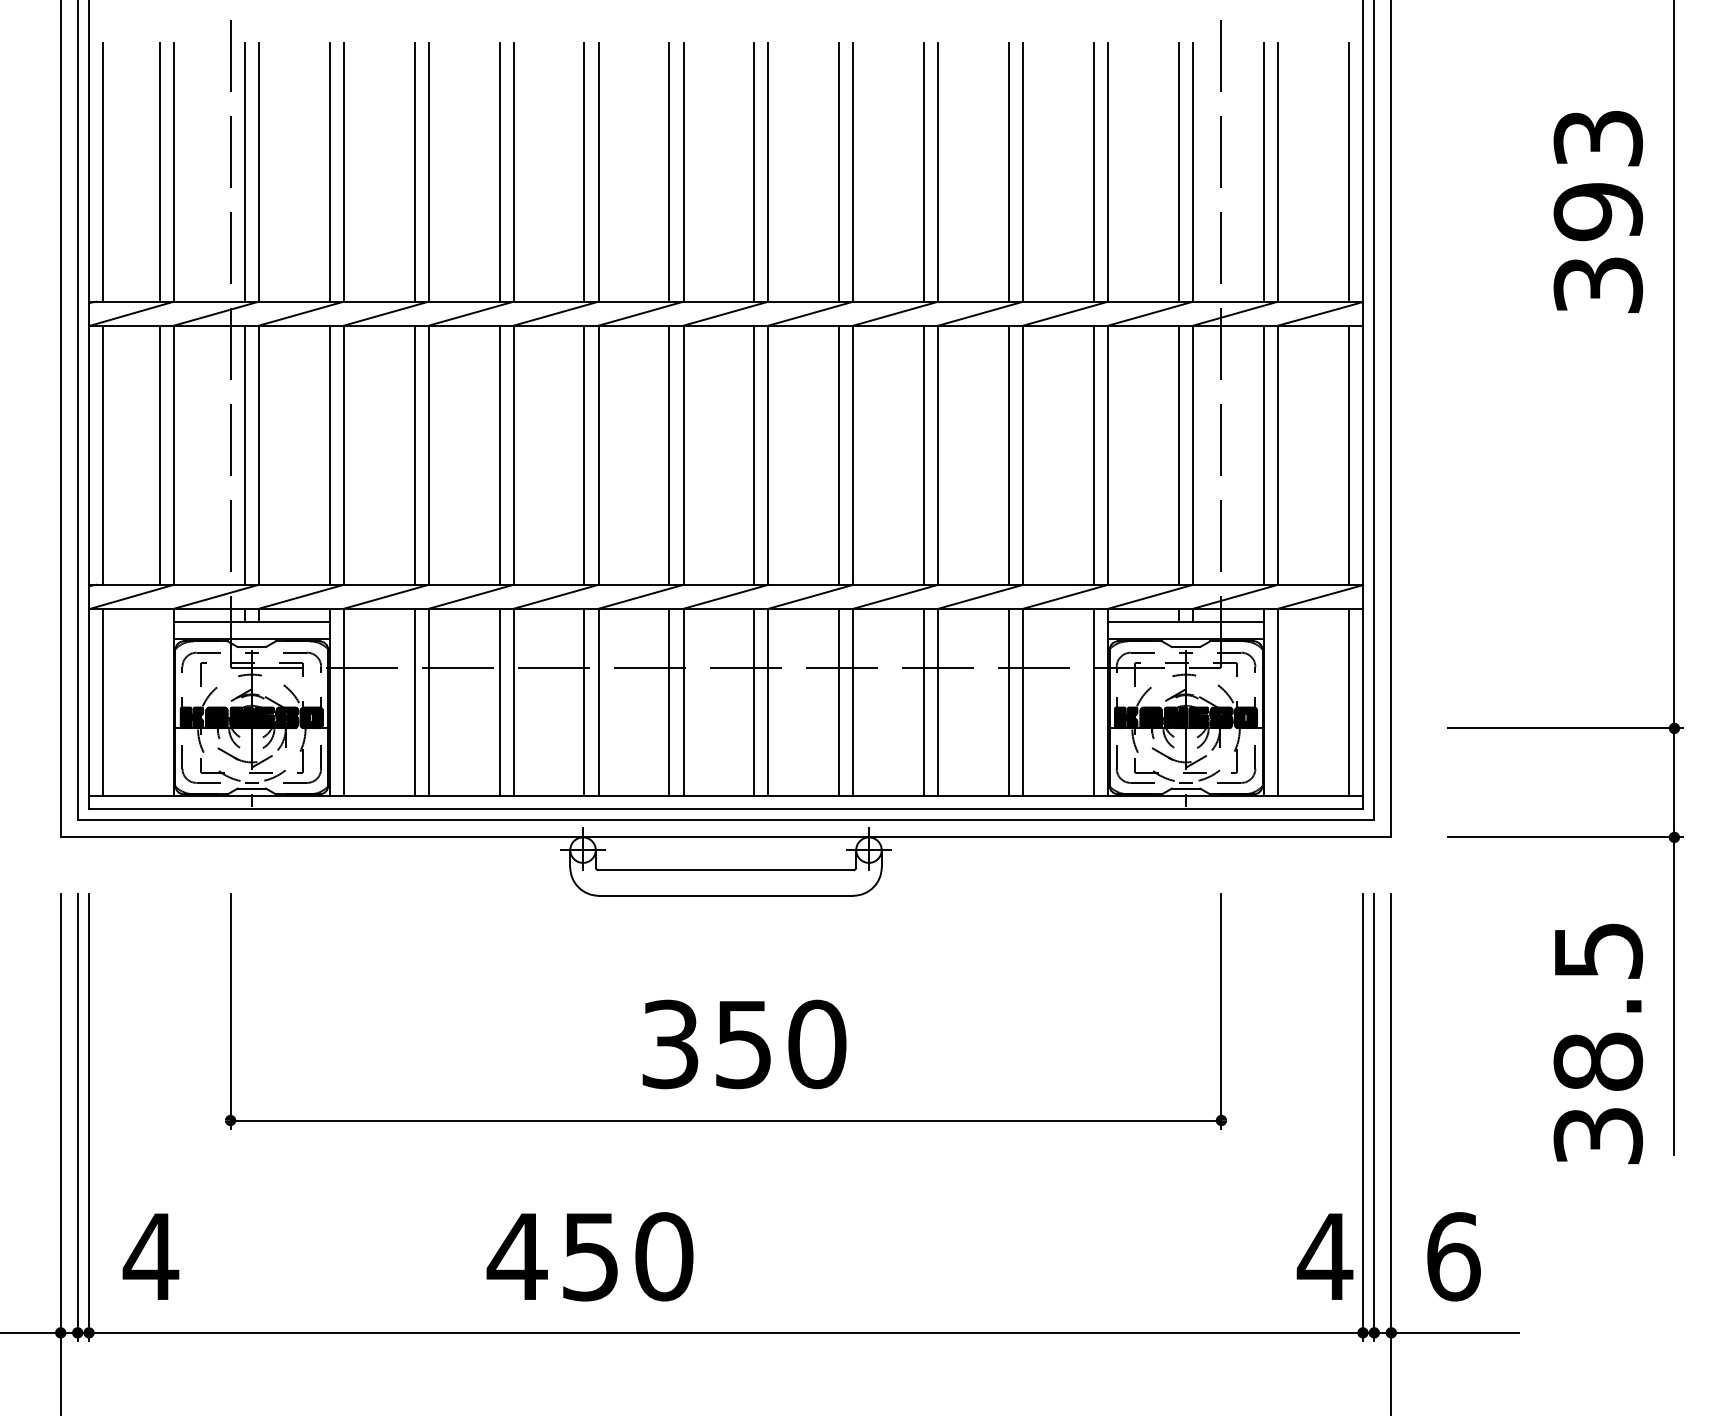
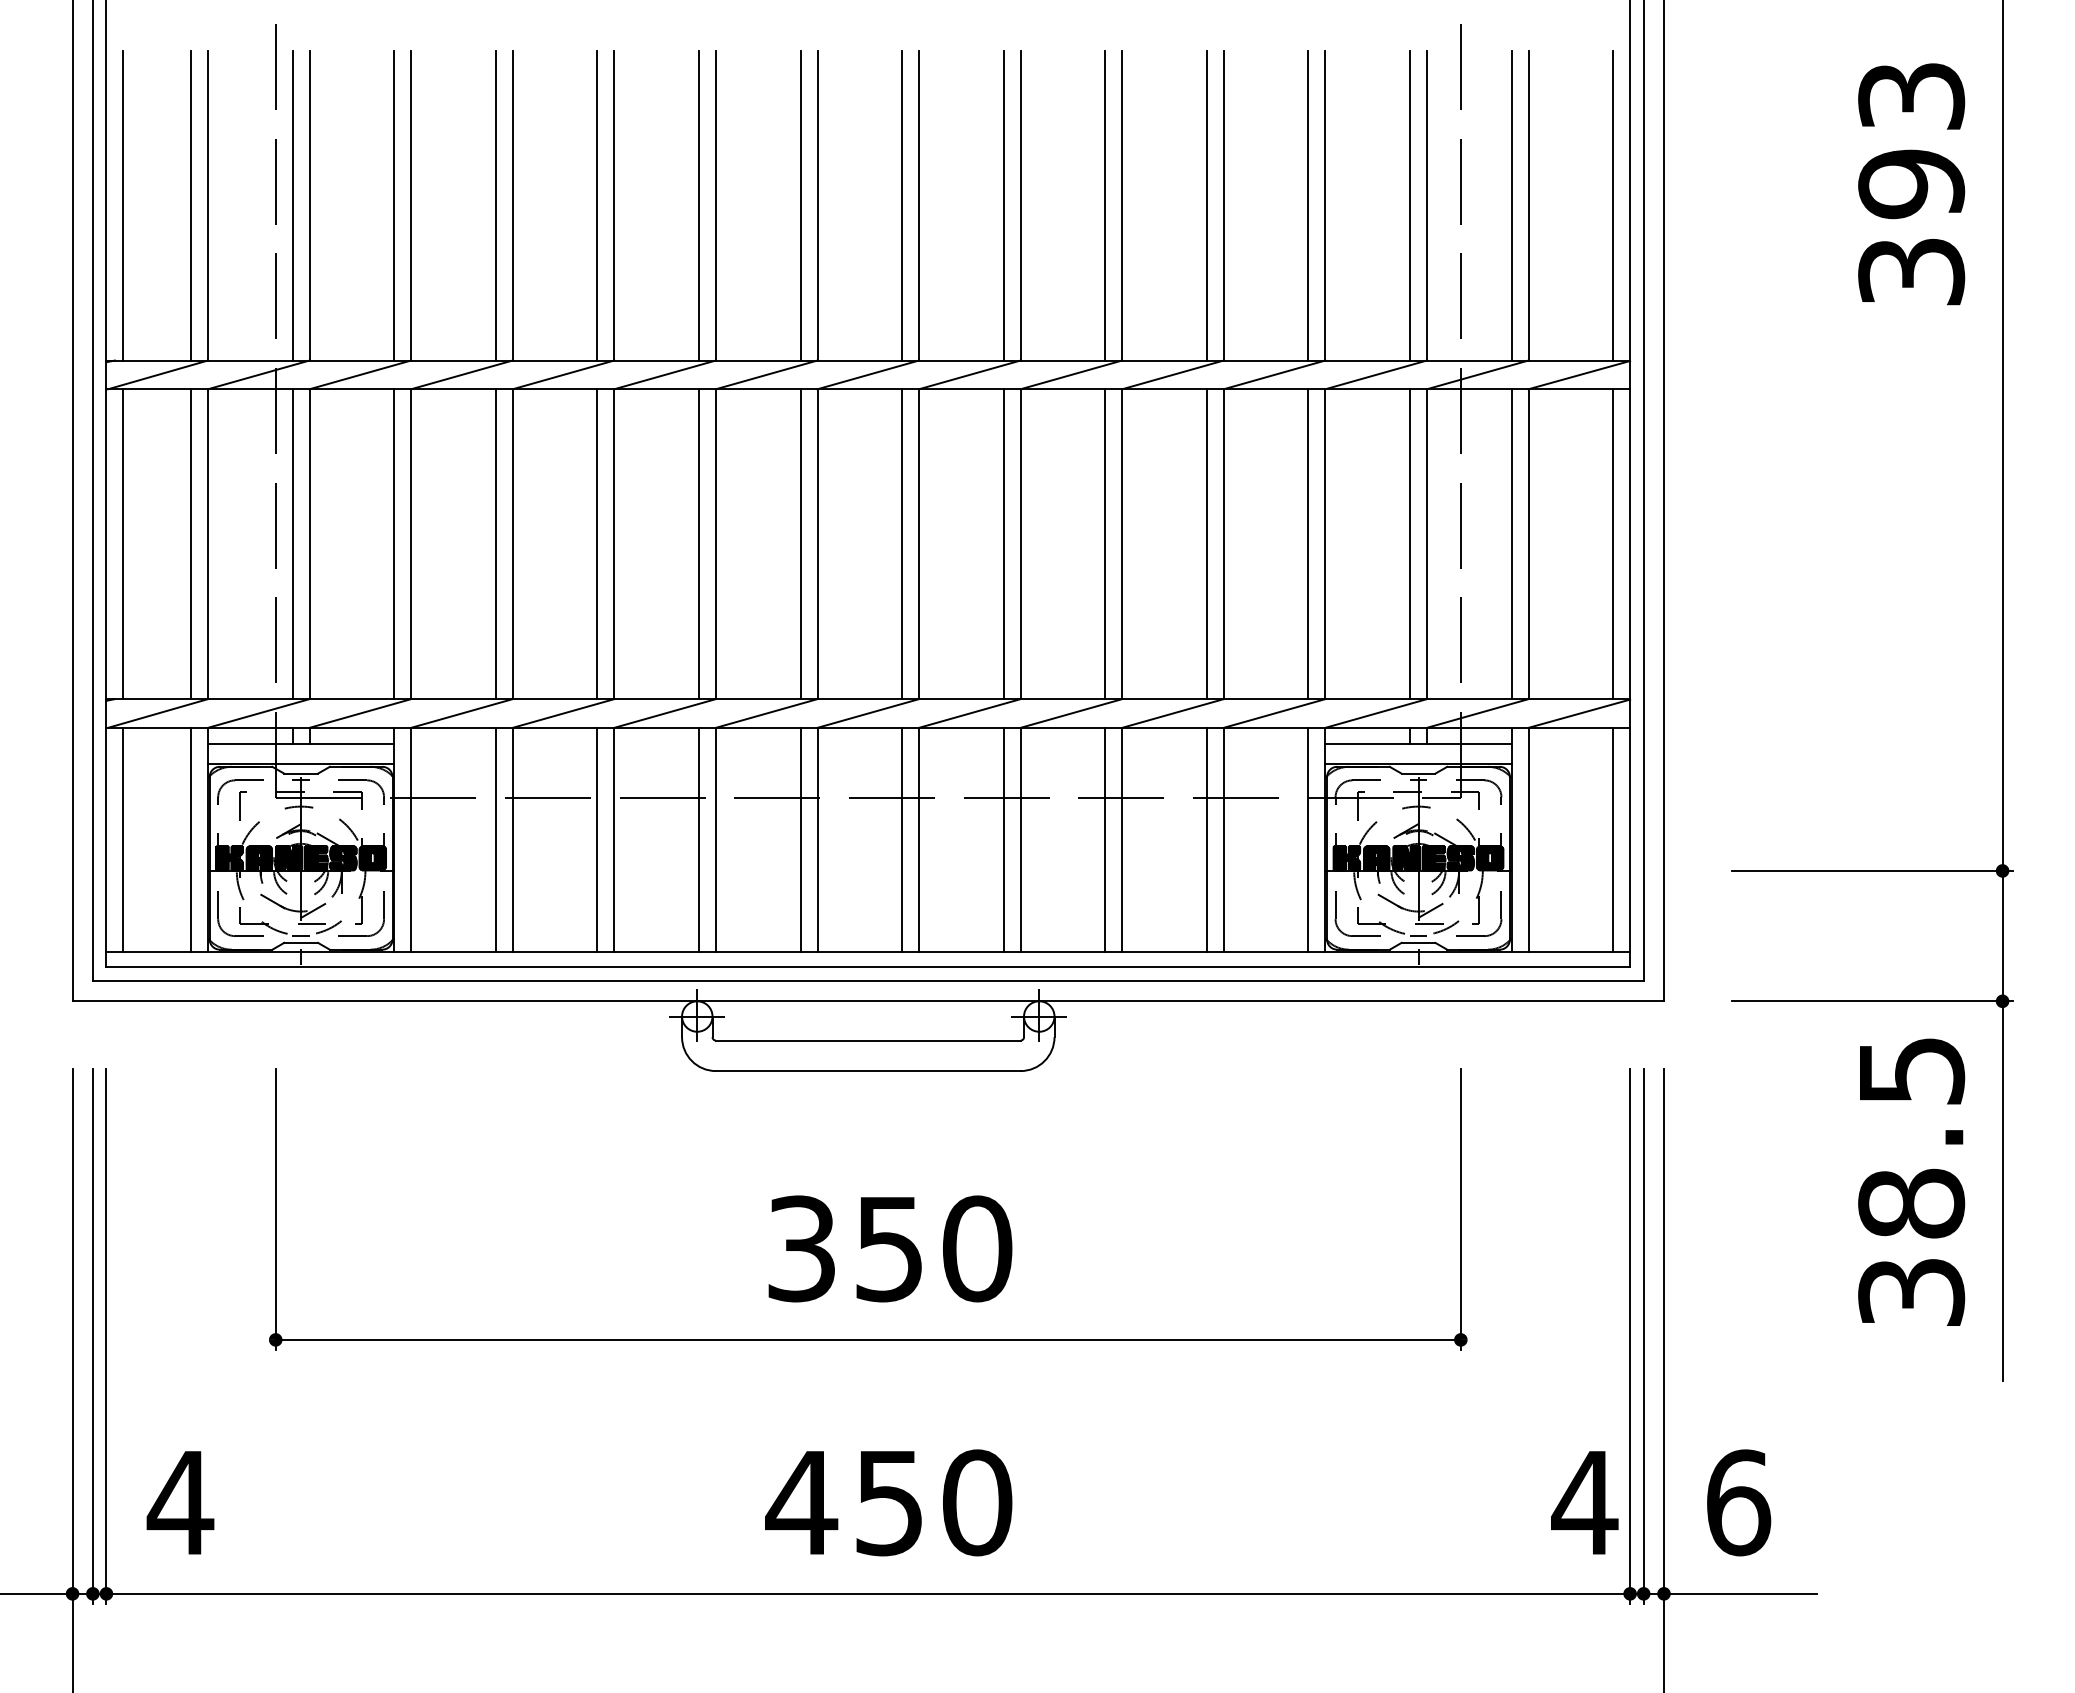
text: (1598, 212) -> (1911, 184), moved
line: (160, 702) -> (191, 839), added
text: (1598, 1043) -> (1911, 1181), moved
text: (589, 1256) -> (888, 1502), moved

